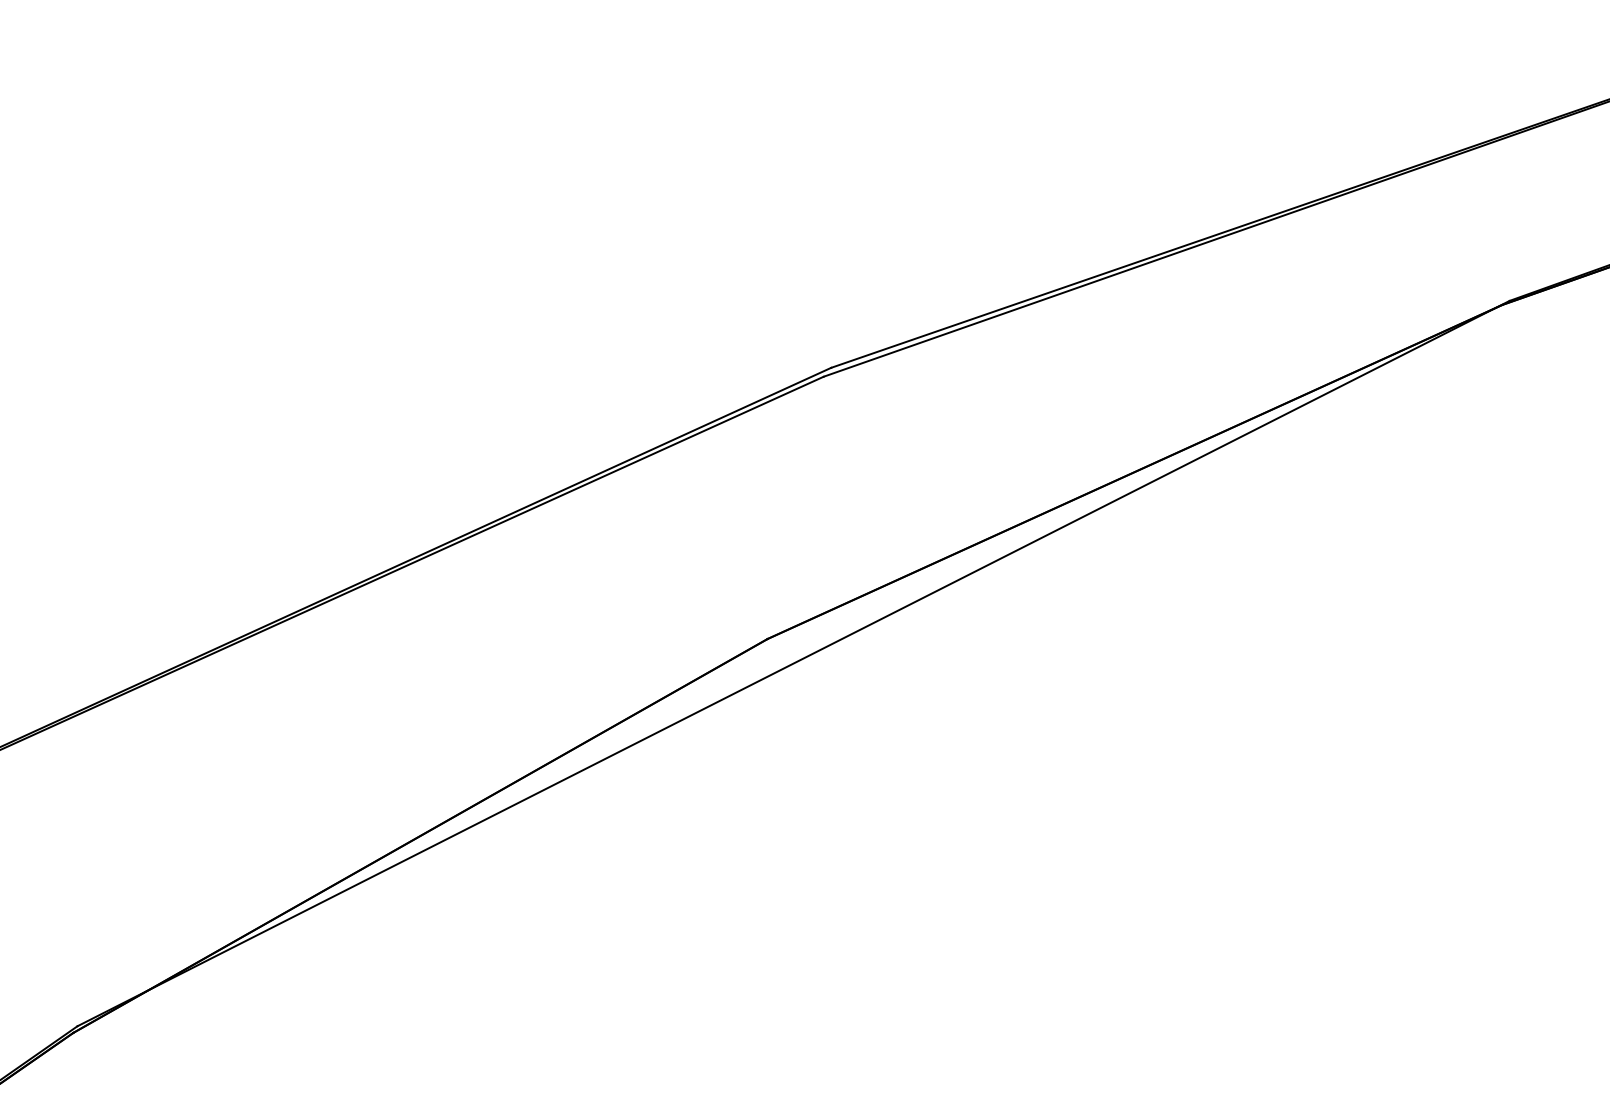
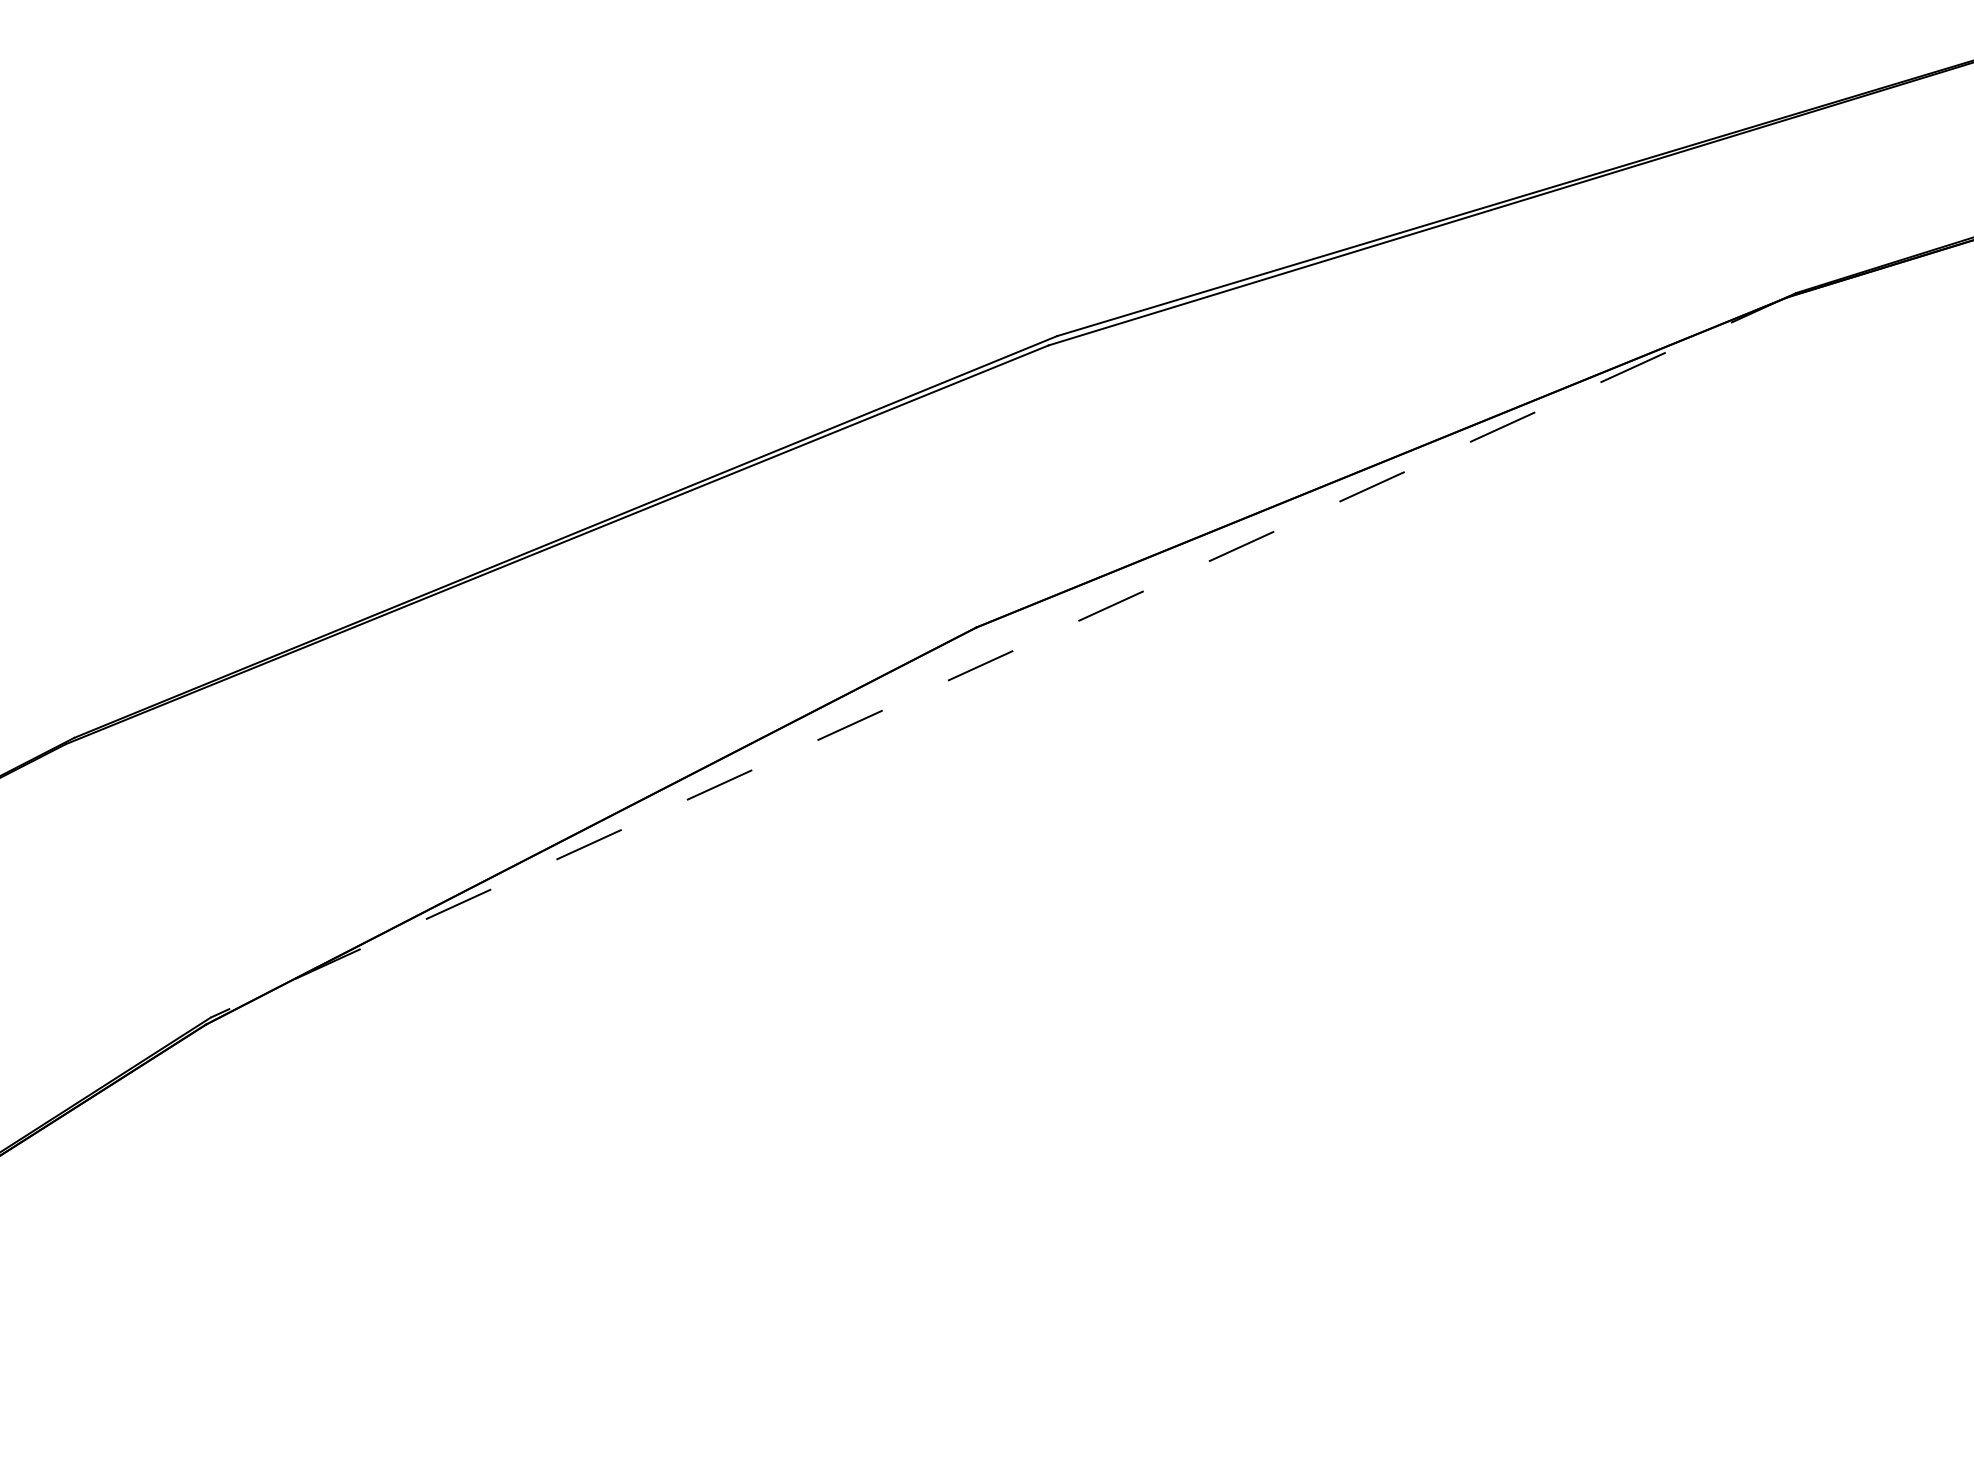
line: (793, 663) -> (1003, 655), solid -> dashed

